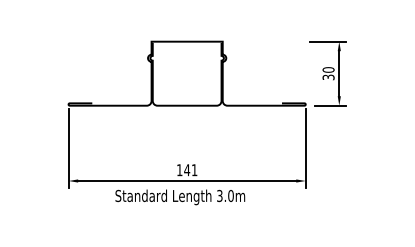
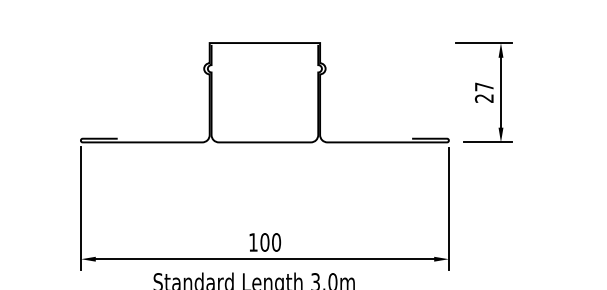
text: (328, 73) -> (484, 92), 30 -> 27
text: (190, 170) -> (270, 242), 141 -> 100

